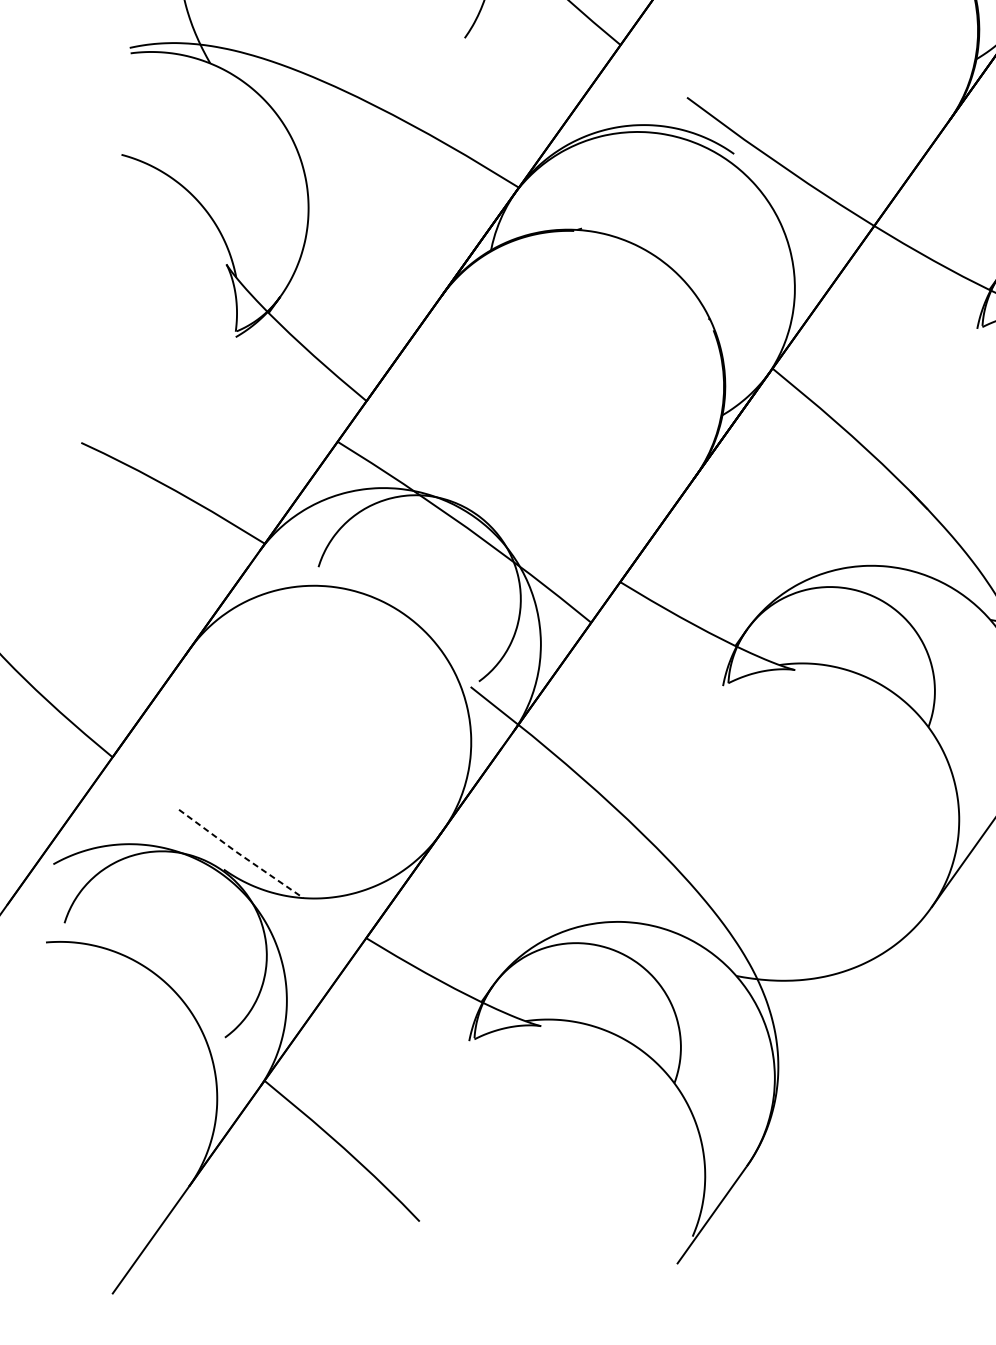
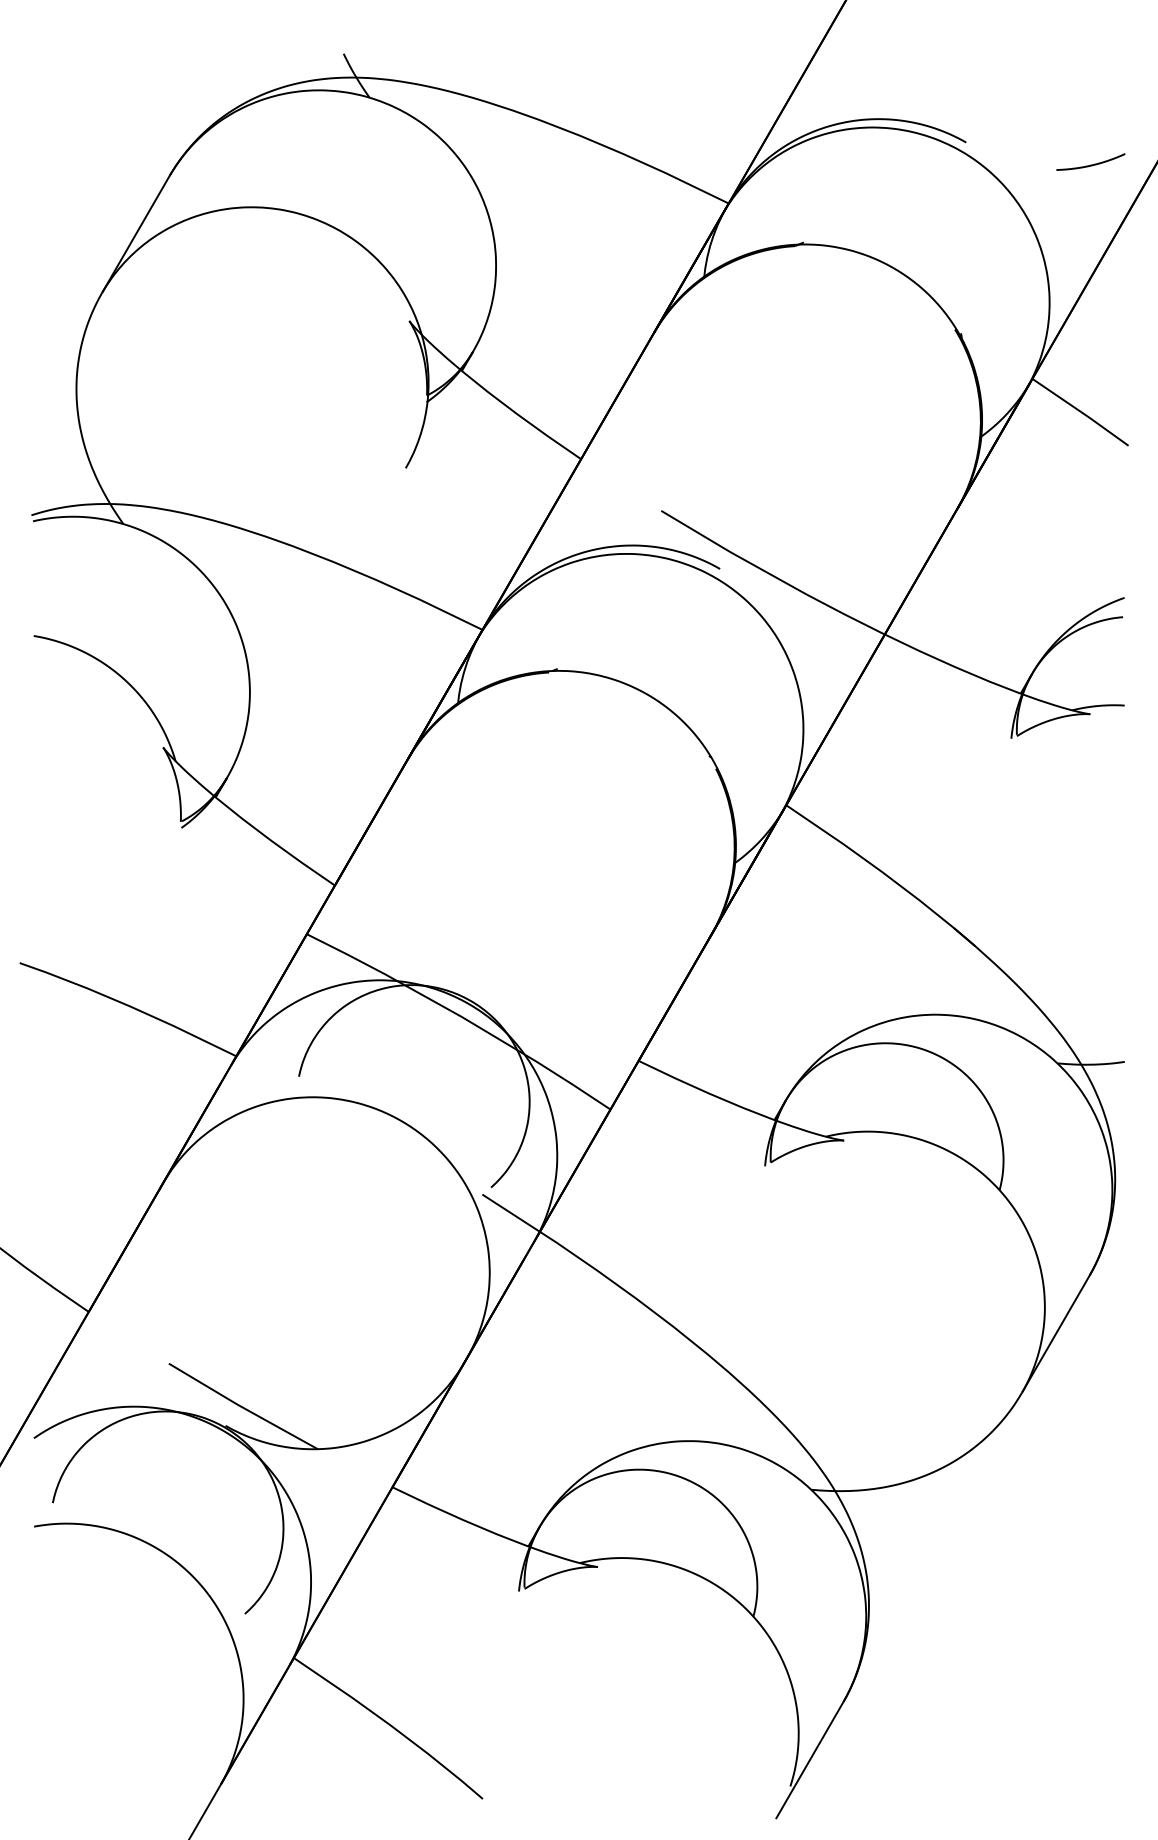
line: (240, 854) -> (242, 1407), dashed -> solid

